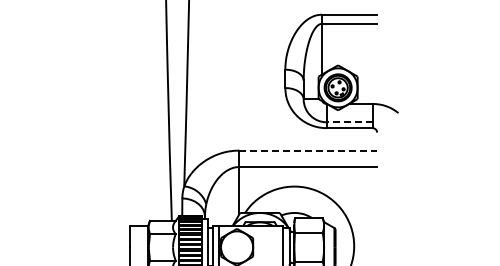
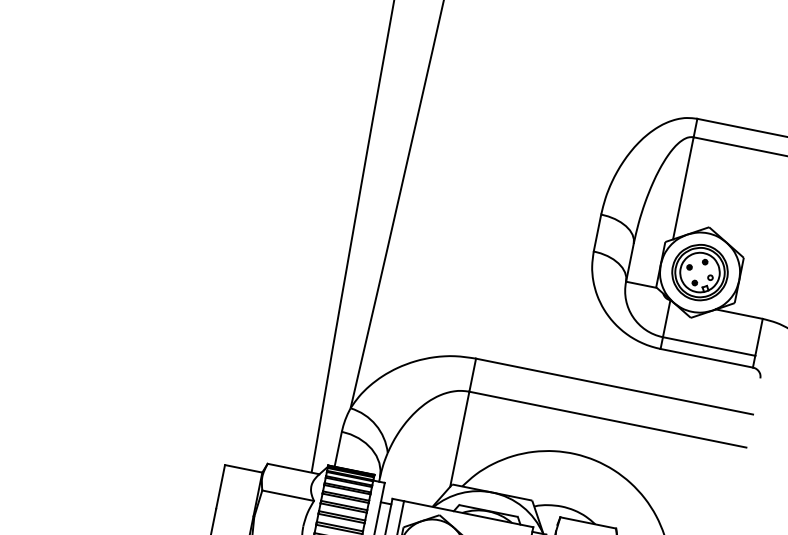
line: (349, 122) -> (708, 346), dashed -> solid
line: (308, 150) -> (615, 386), dashed -> solid

